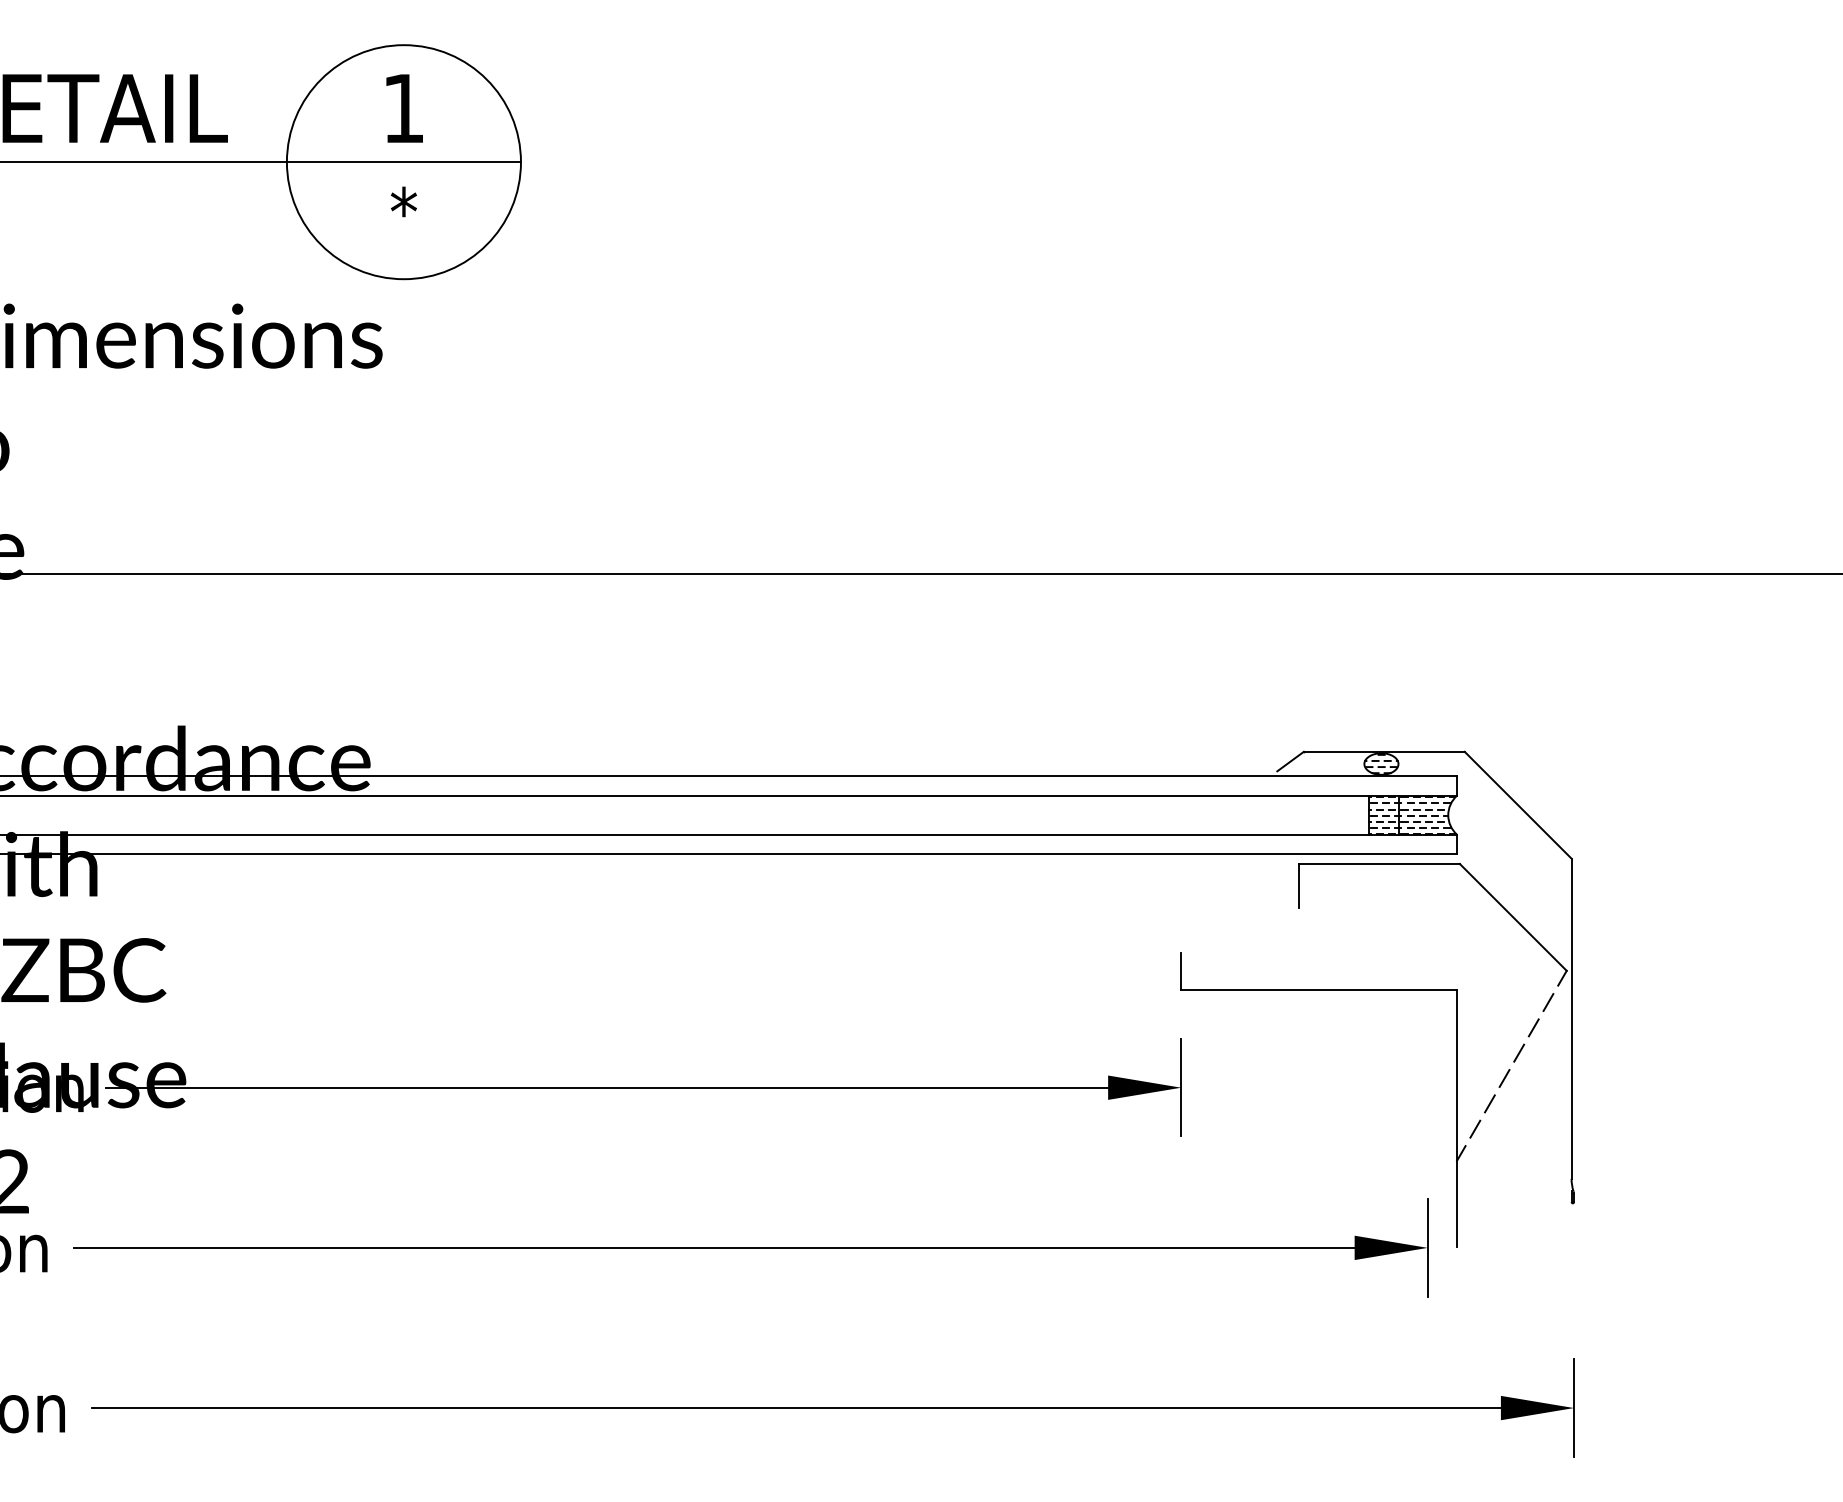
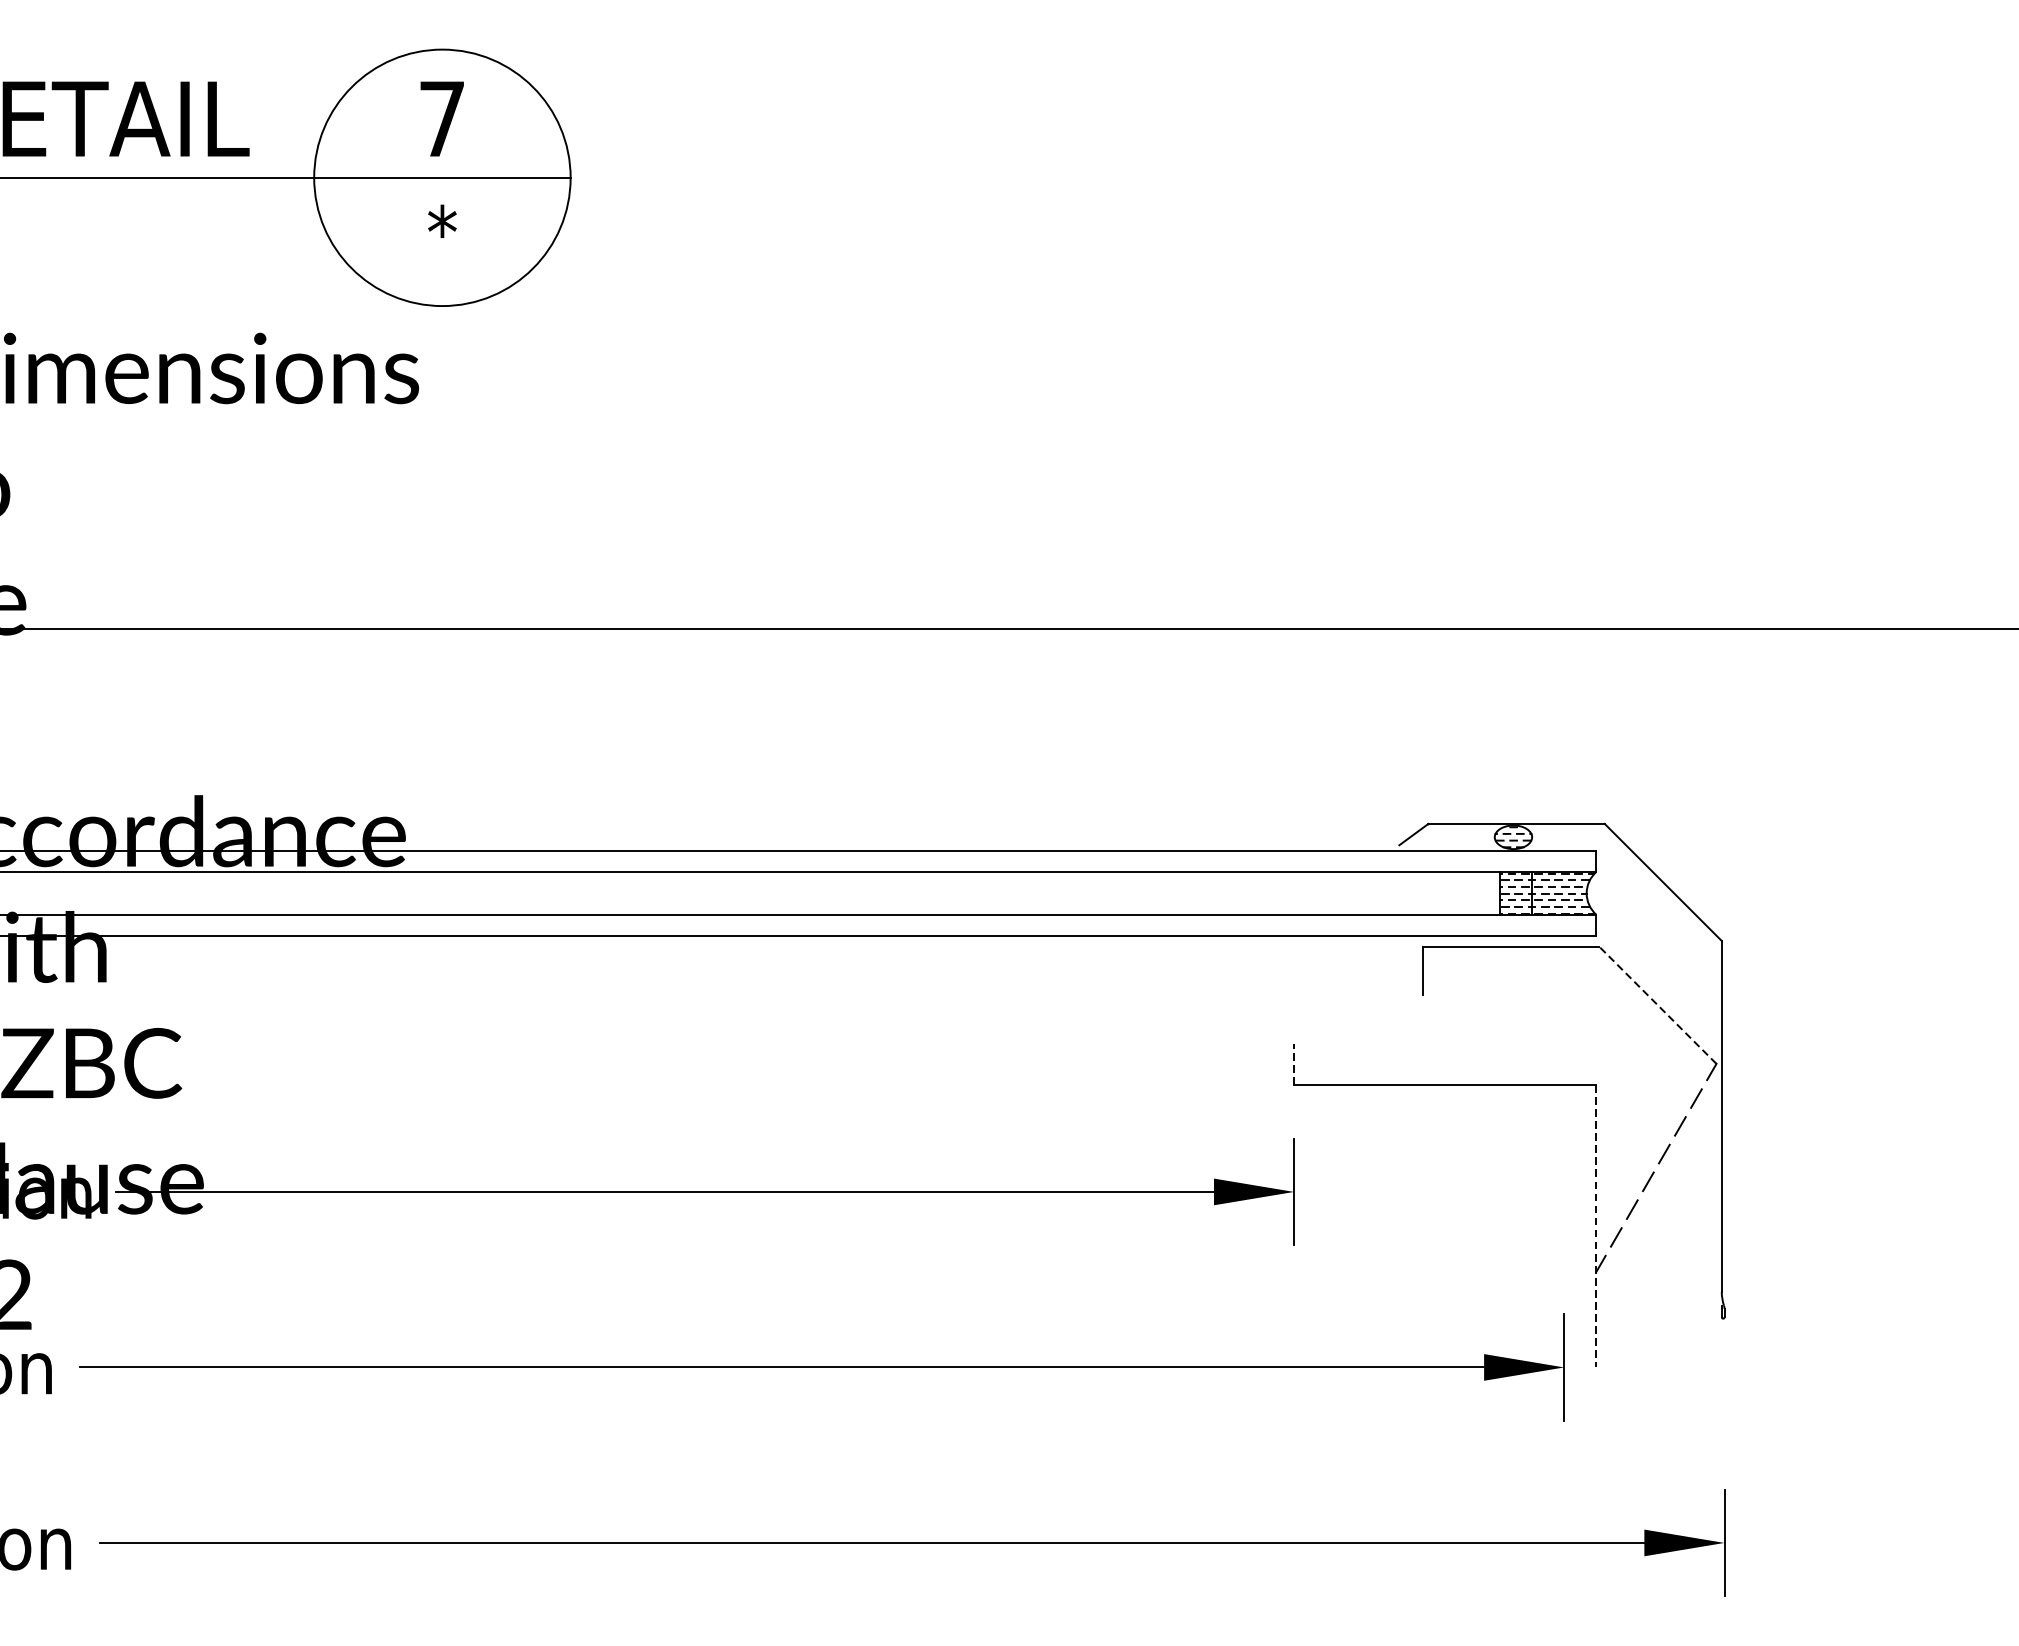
text: (403, 108) -> (441, 119), 1 -> 7
line: (1513, 917) -> (1658, 1005), solid -> dashed
line: (1181, 971) -> (1294, 1064), solid -> dashed
line: (1457, 1118) -> (1596, 1225), solid -> dashed

